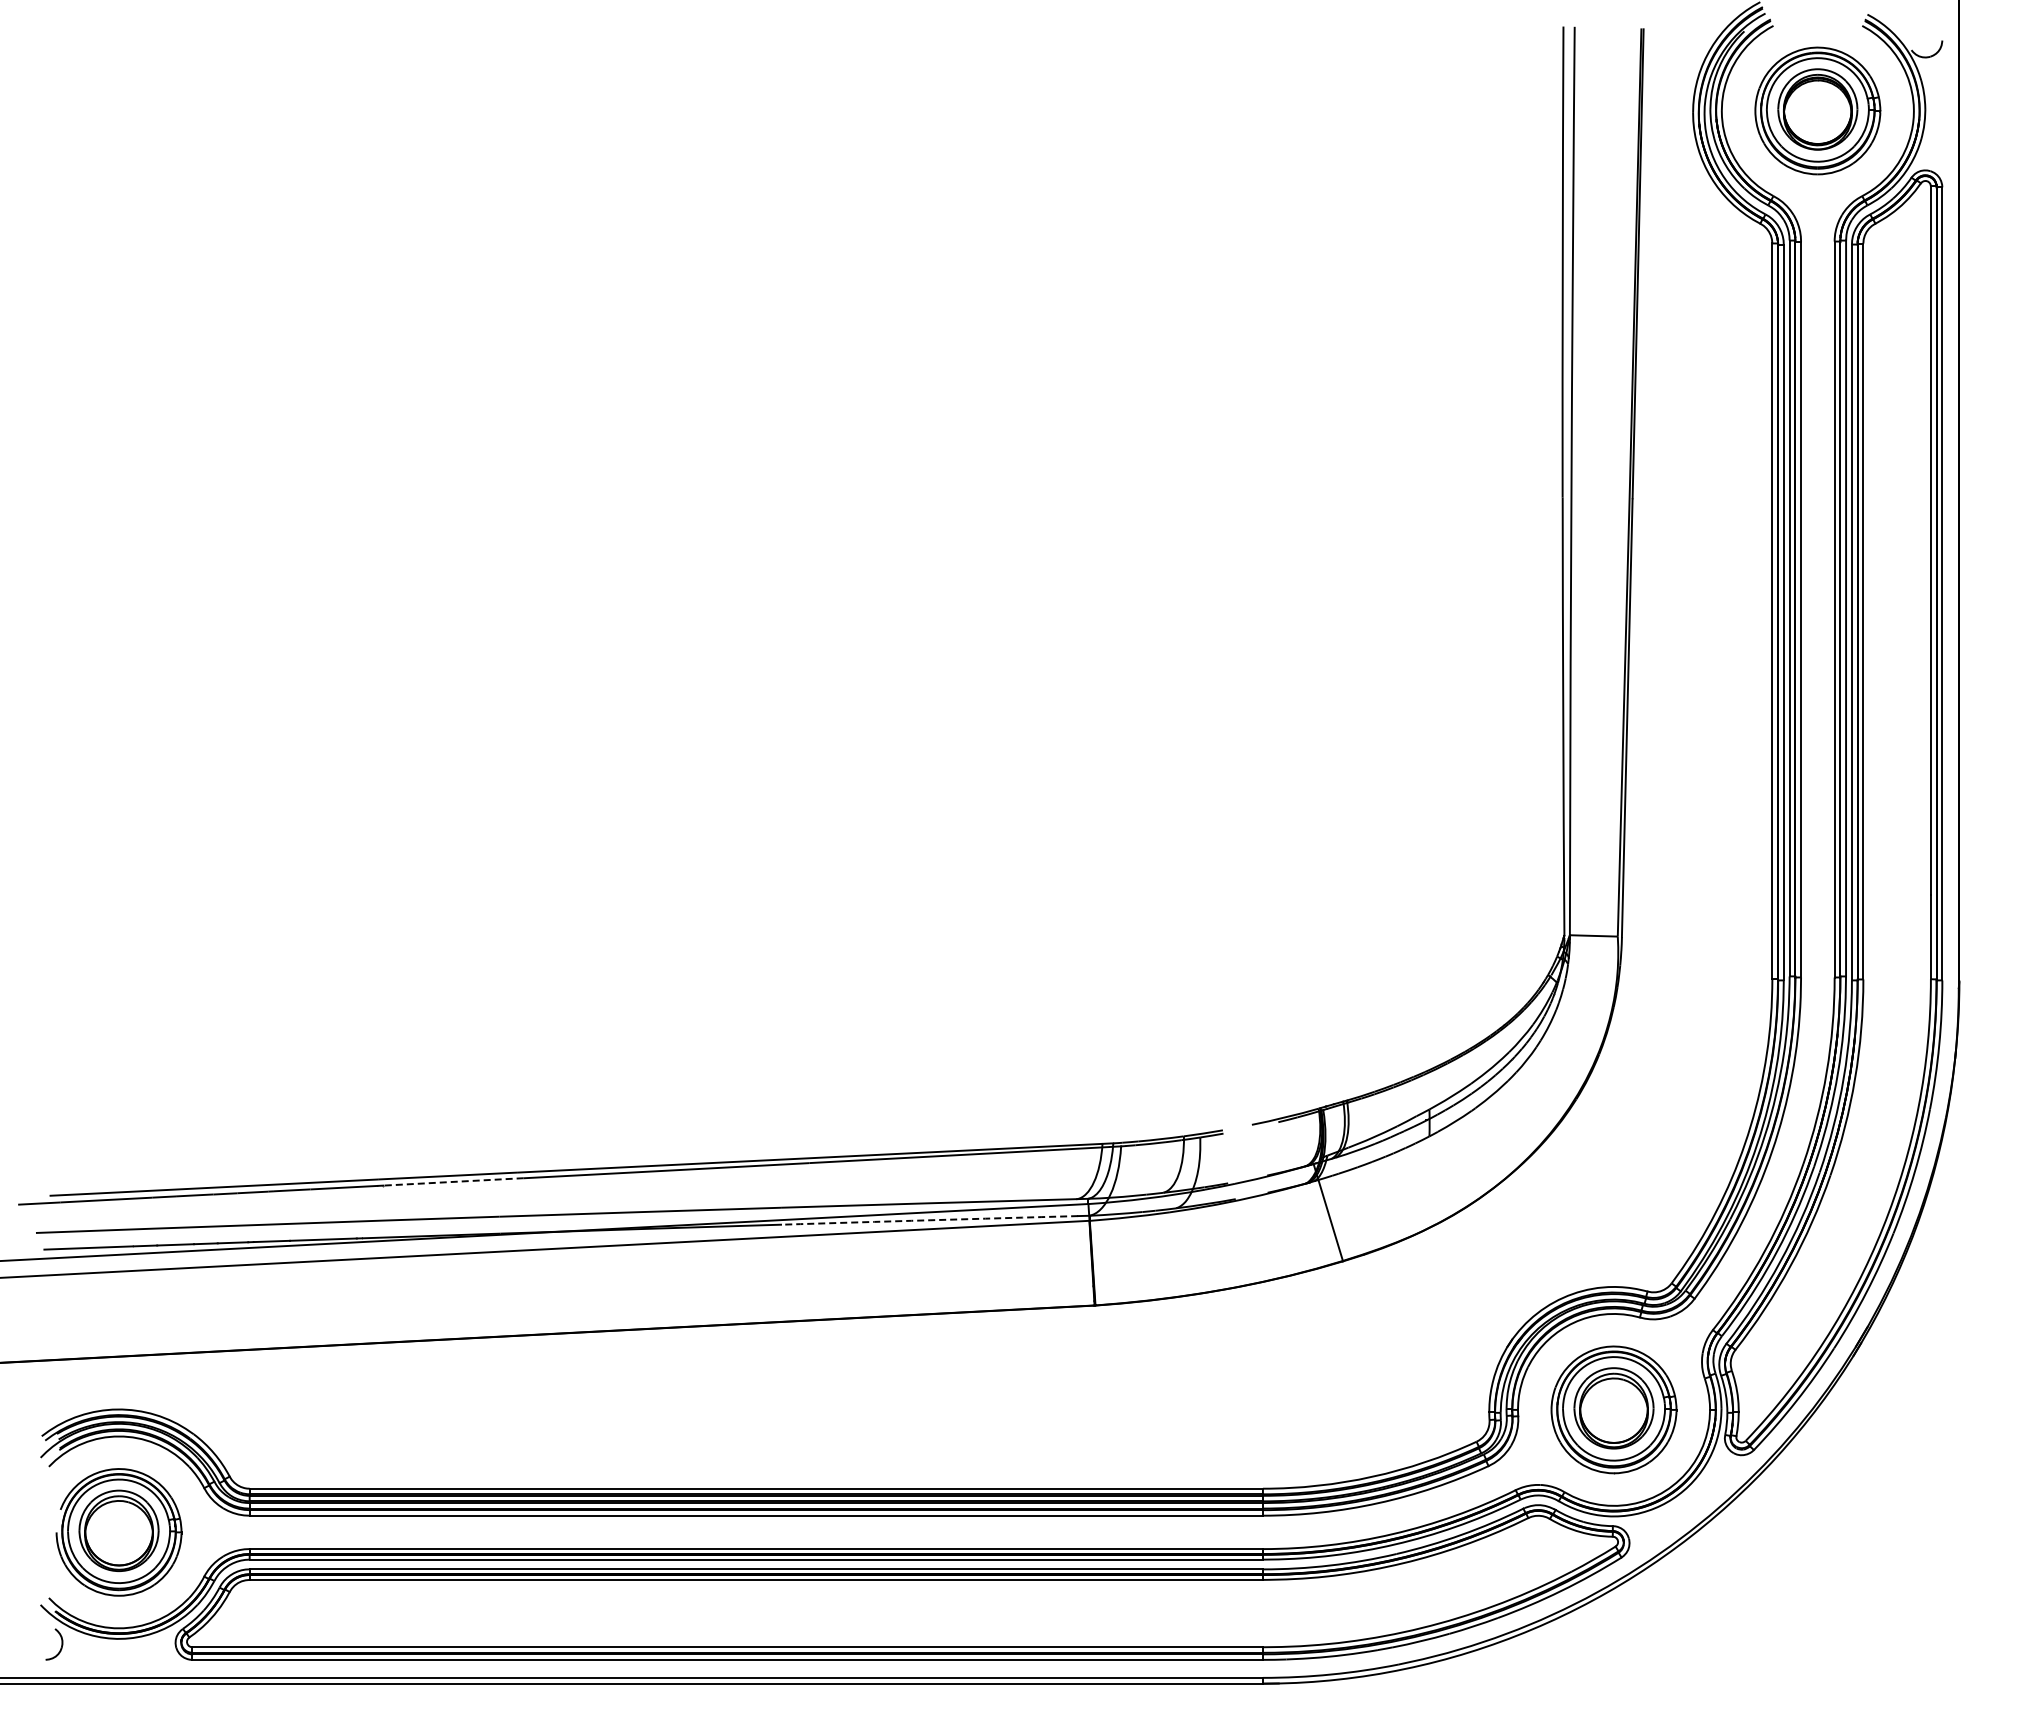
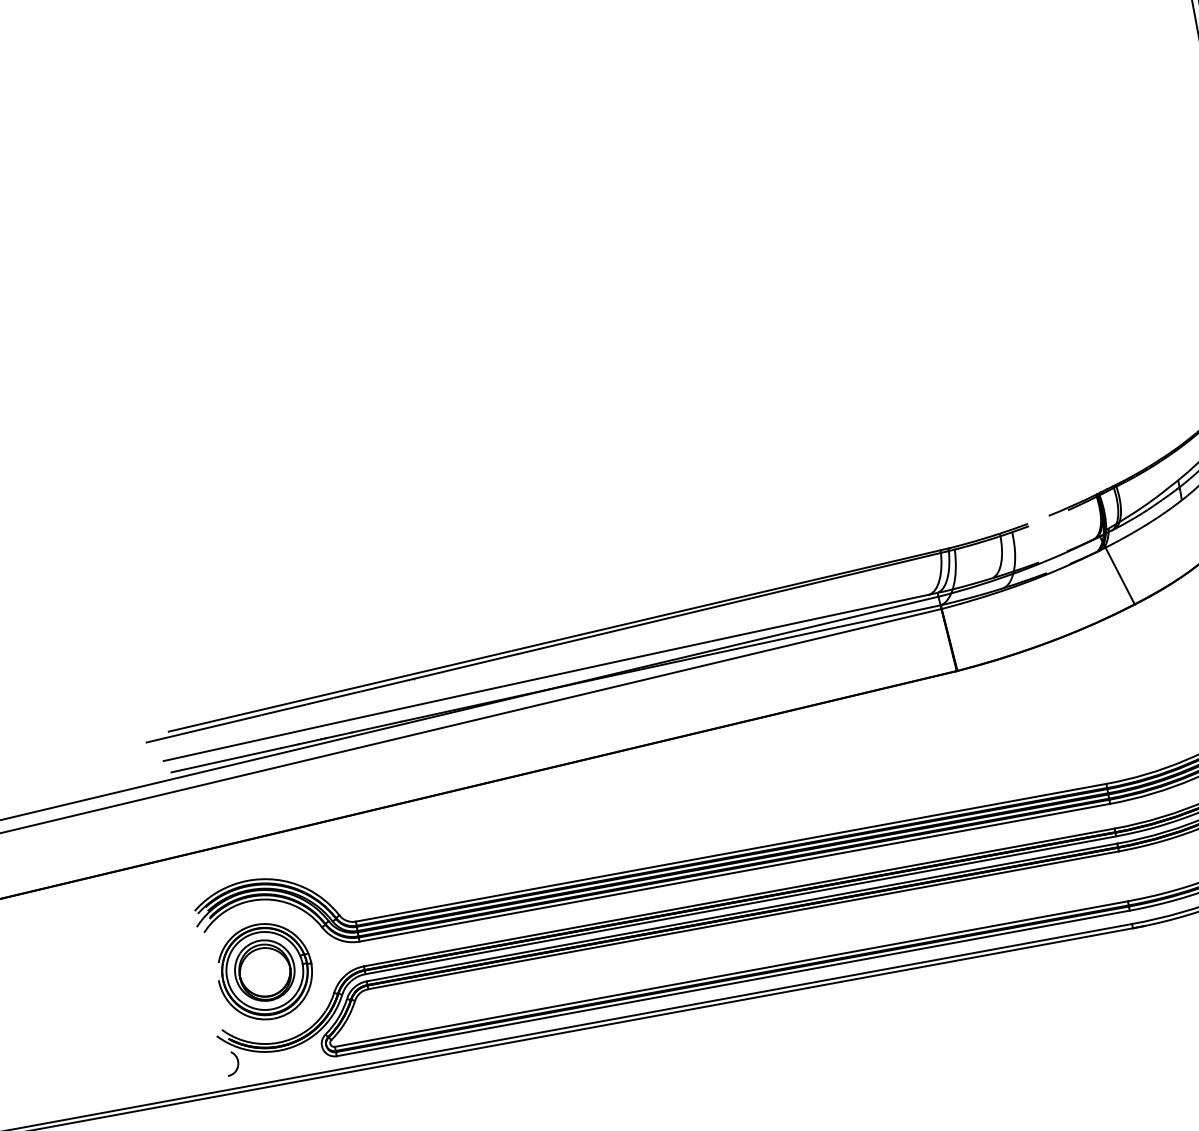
line: (453, 1181) -> (465, 666), dashed -> solid
arc: (930, 1220) -> (823, 630), dashed -> solid

